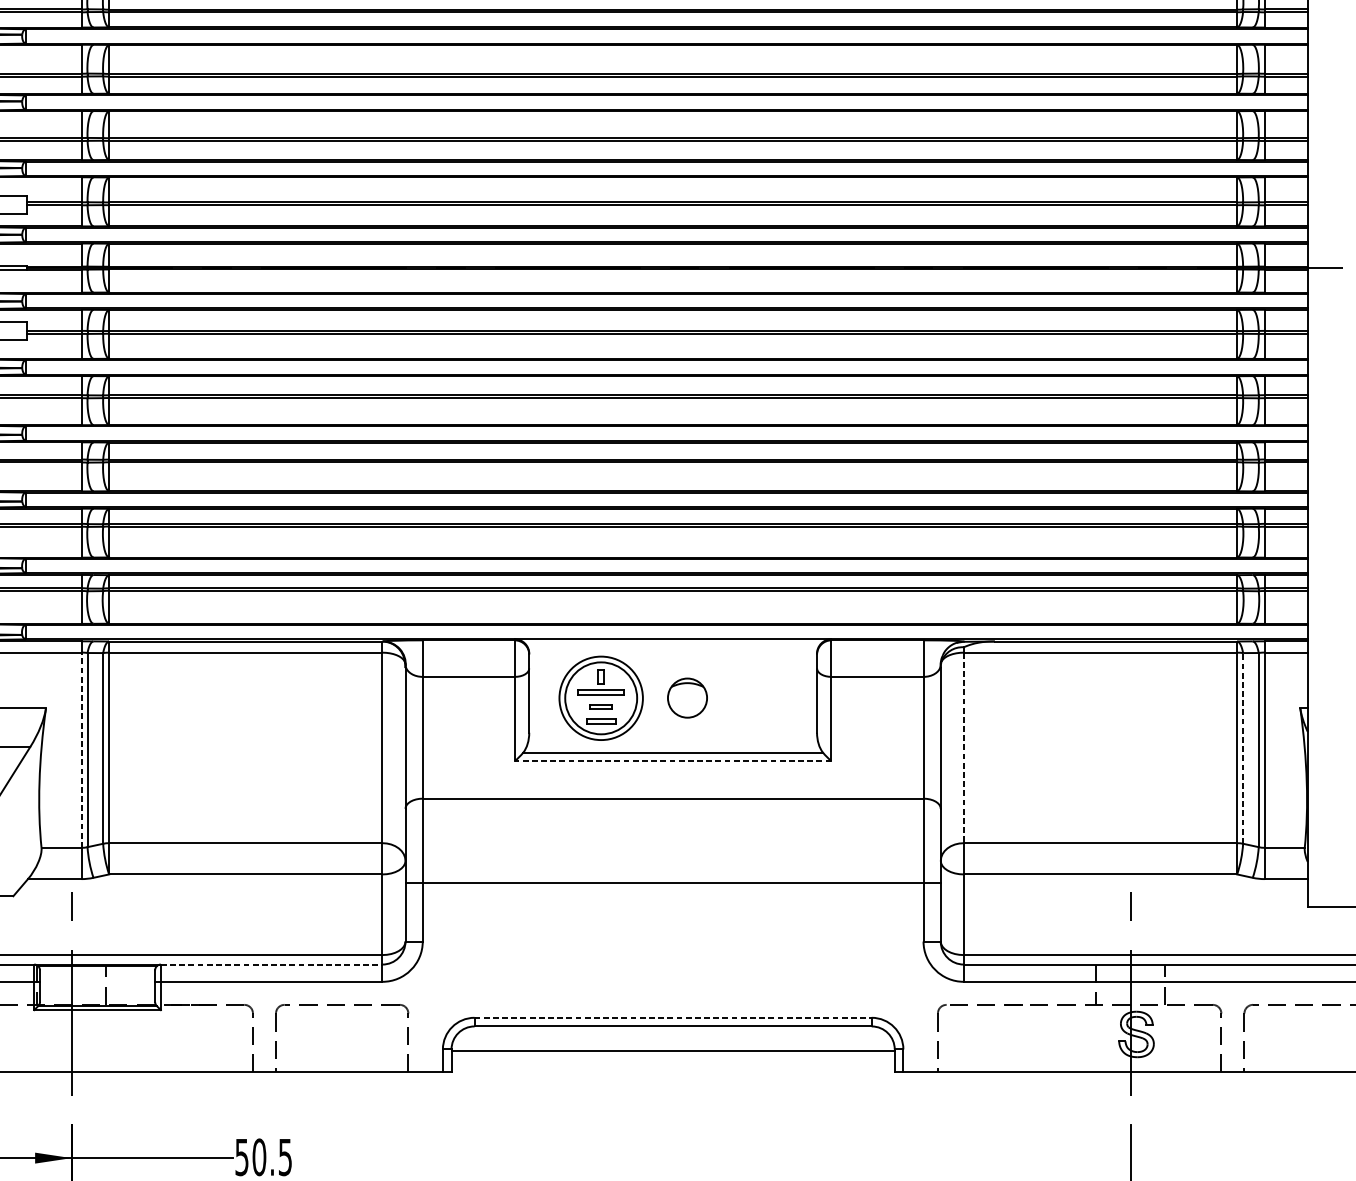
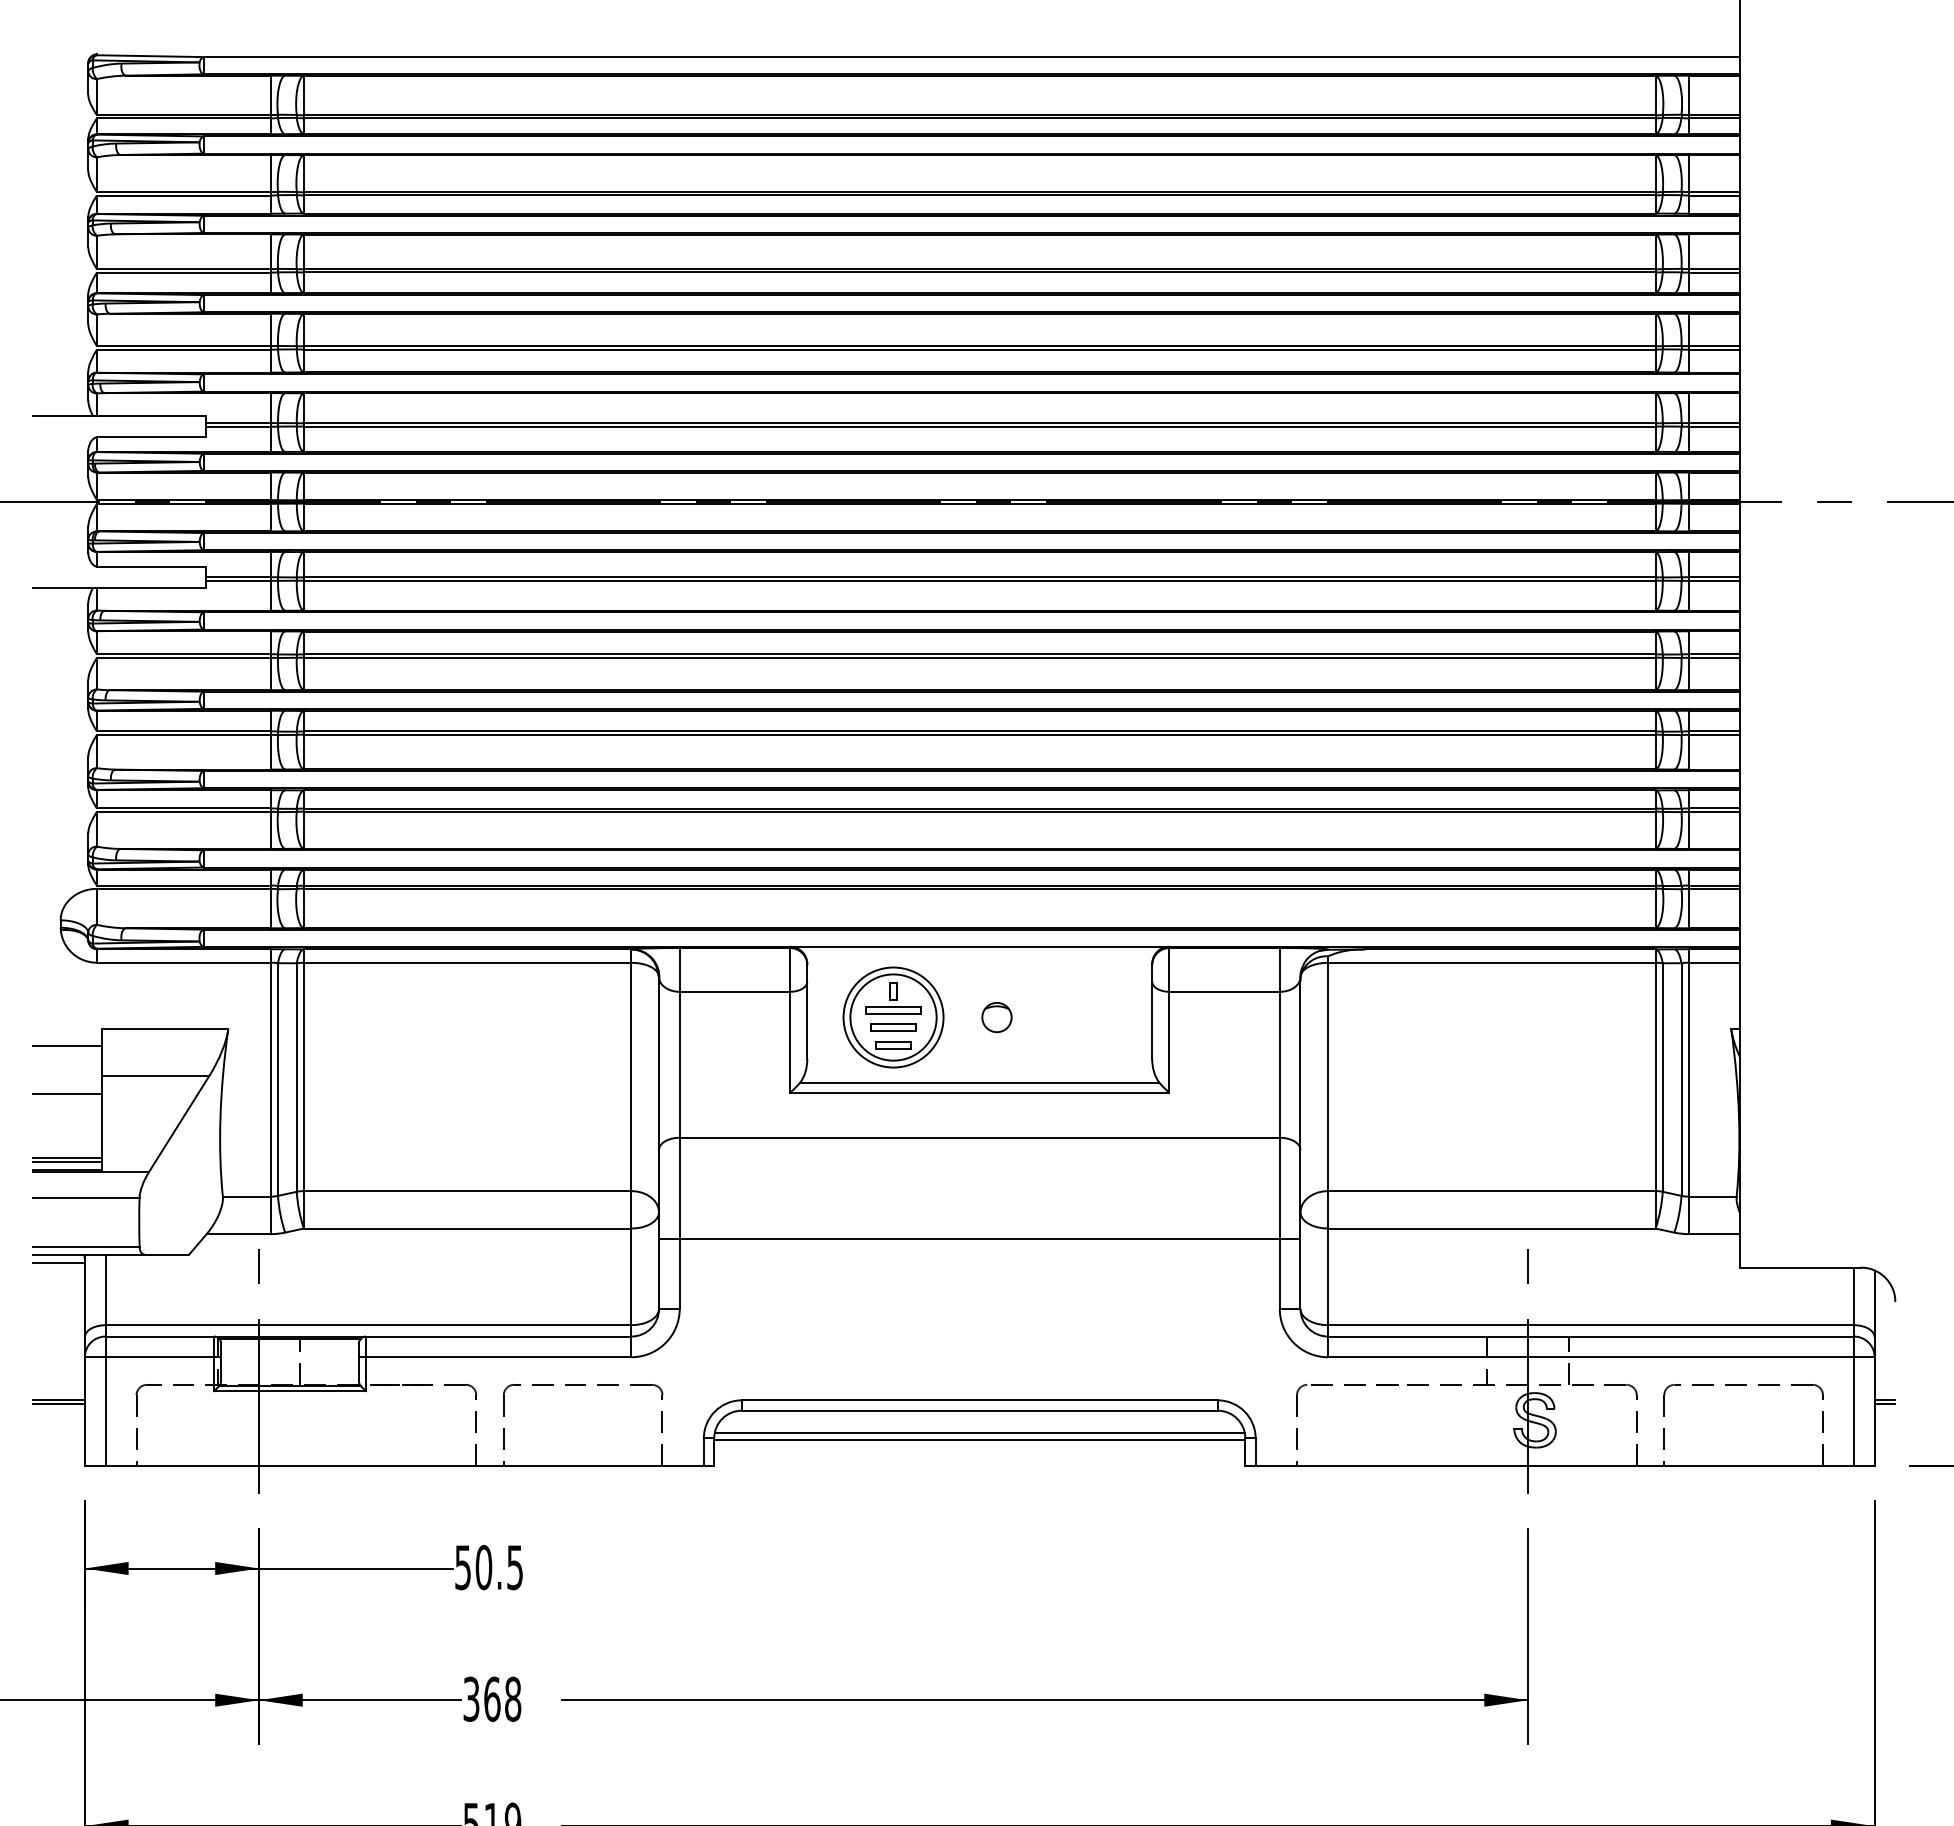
part: (687, 698) -> (996, 1017), size x0.62
part: (601, 706) -> (893, 1027), size x1.67
line: (964, 748) -> (1328, 1077), dashed -> solid
line: (1242, 748) -> (1662, 1077), dashed -> solid
line: (81, 750) -> (270, 1079), dashed -> solid
line: (672, 760) -> (979, 1092), dashed -> solid
line: (271, 964) -> (498, 1336), dashed -> solid
line: (672, 1017) -> (979, 1400), dashed -> solid
line: (672, 1044) -> (979, 1432), added

